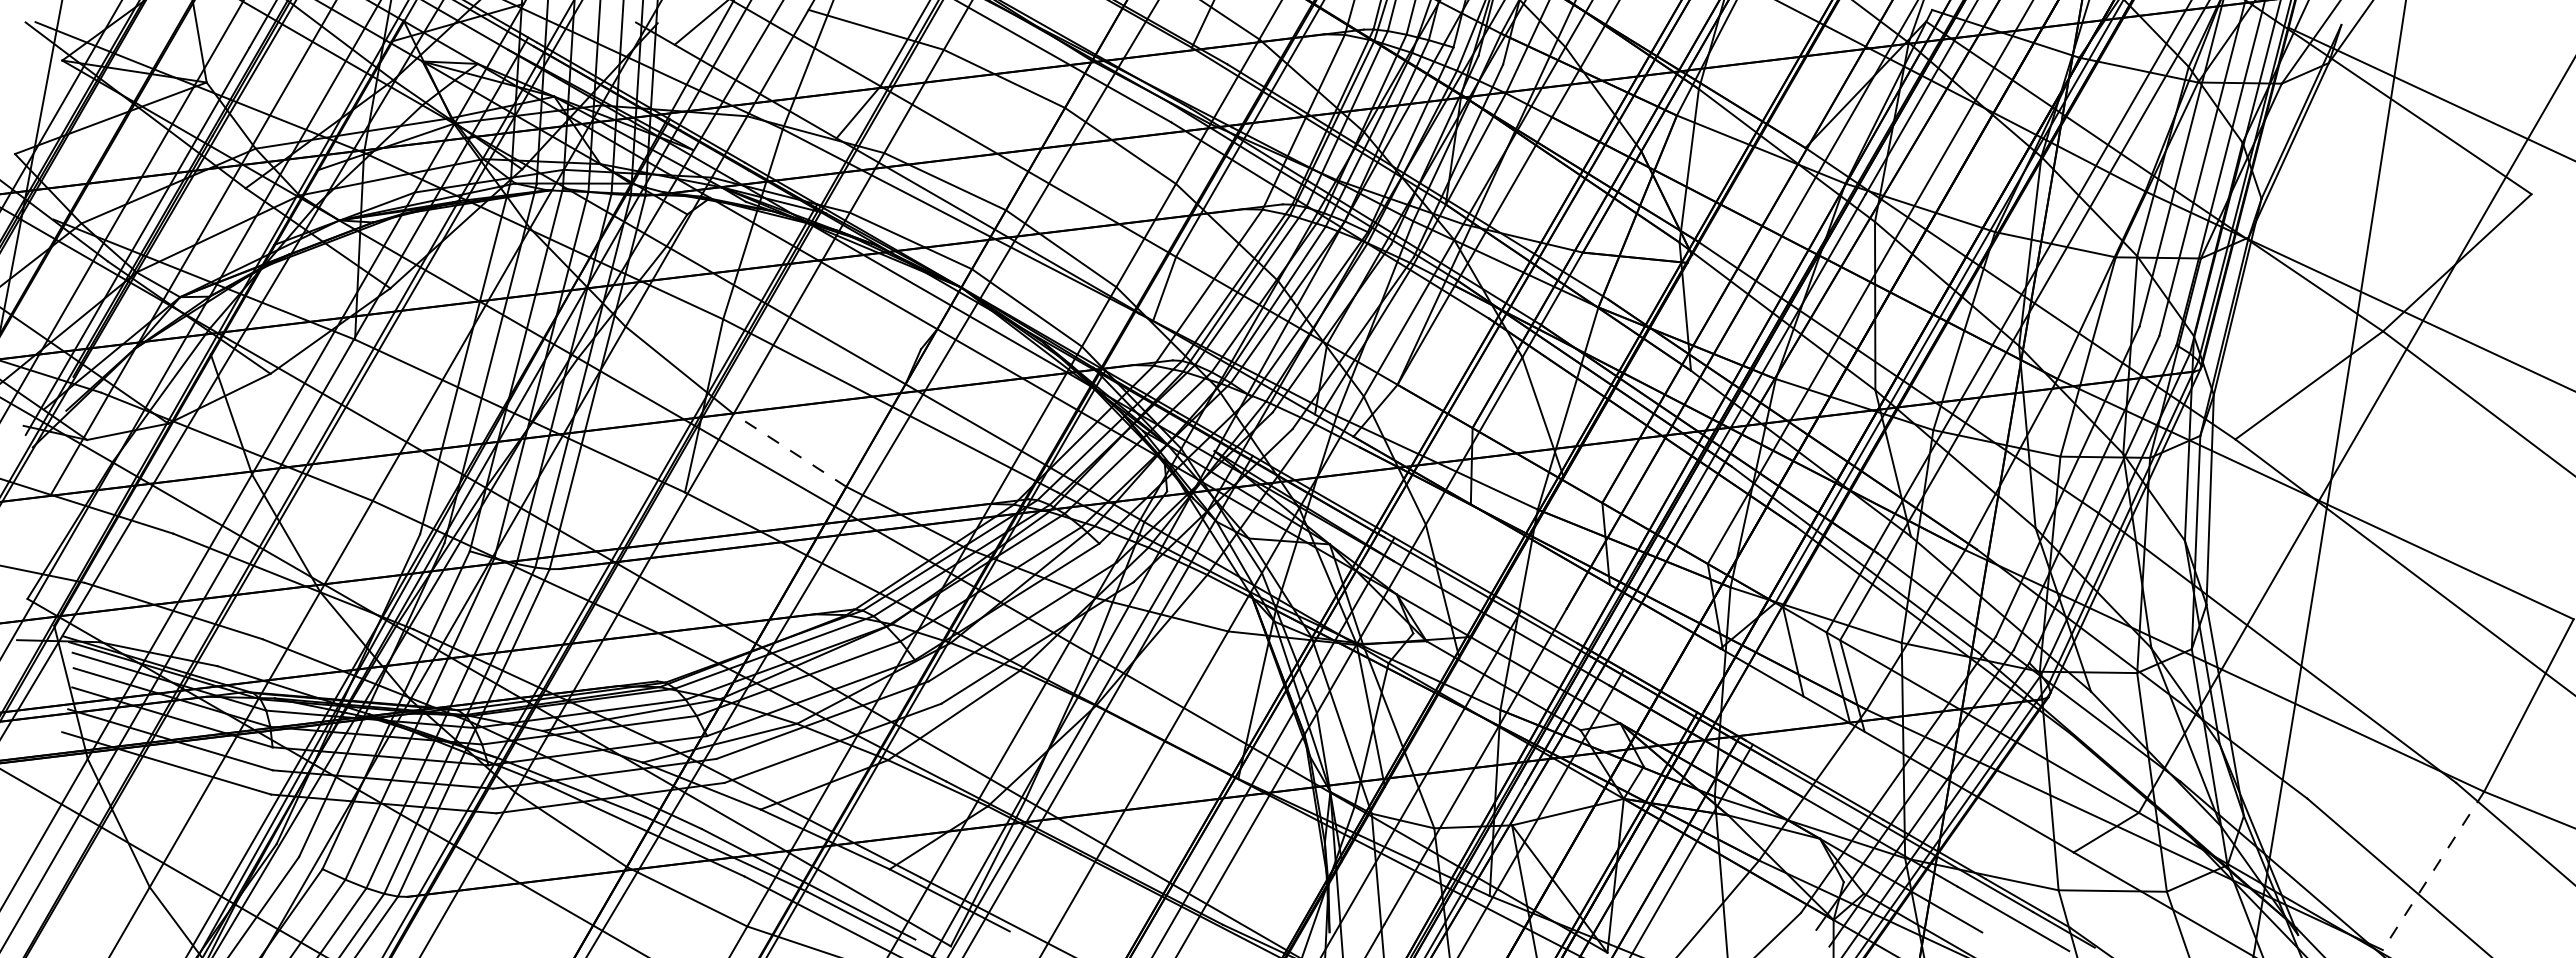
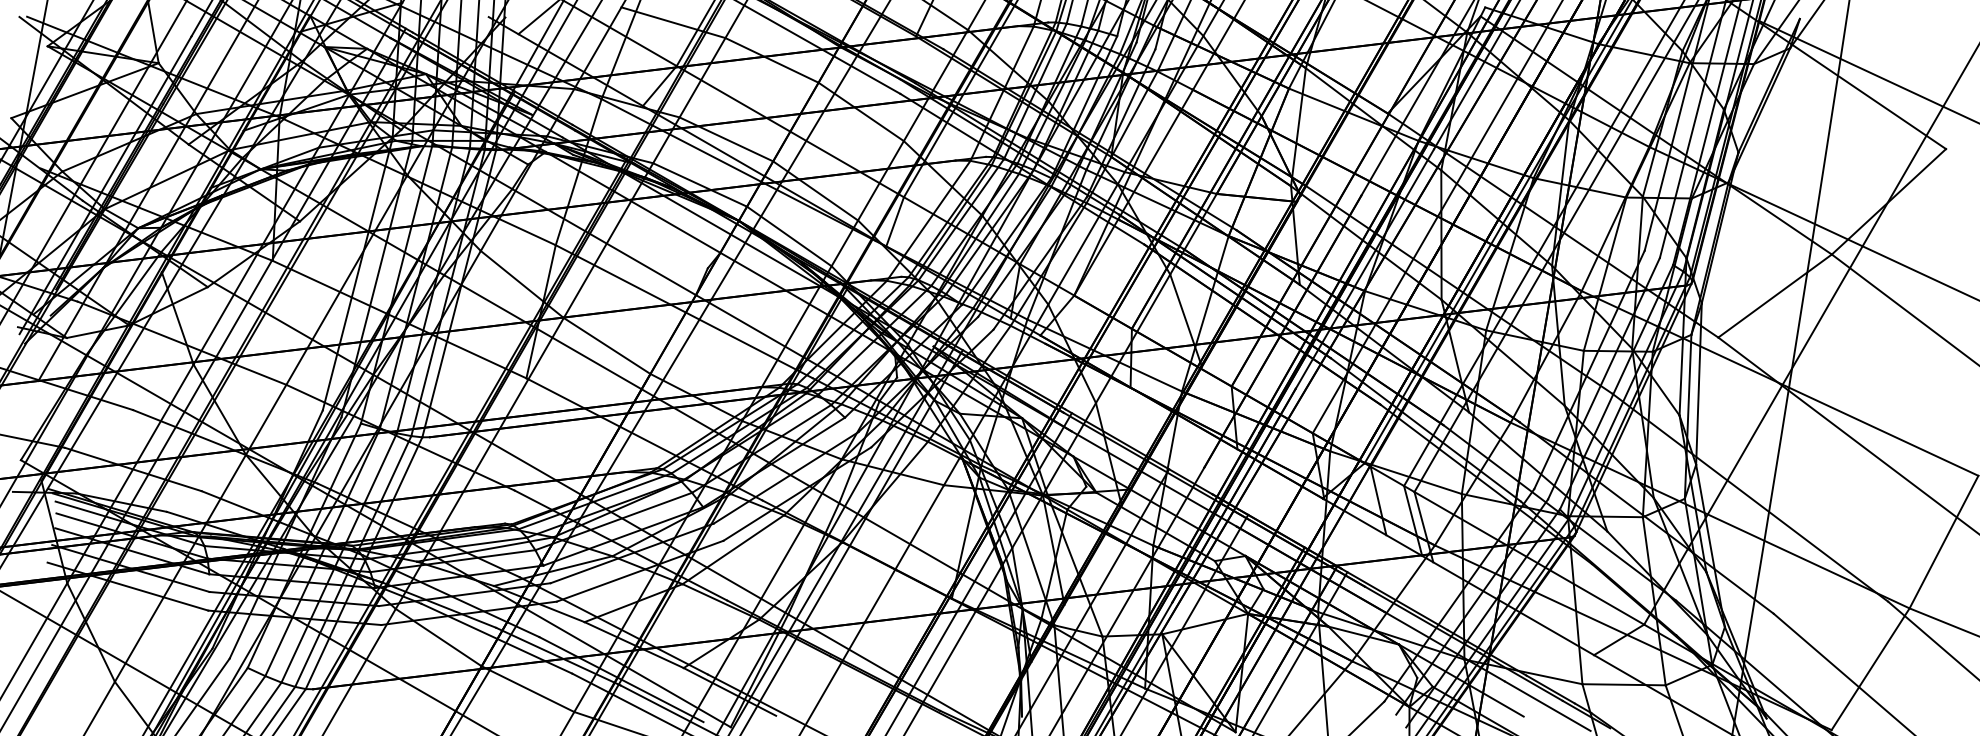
line: (789, 450) -> (606, 346), dashed -> solid
line: (2433, 871) -> (1870, 669), dashed -> solid

